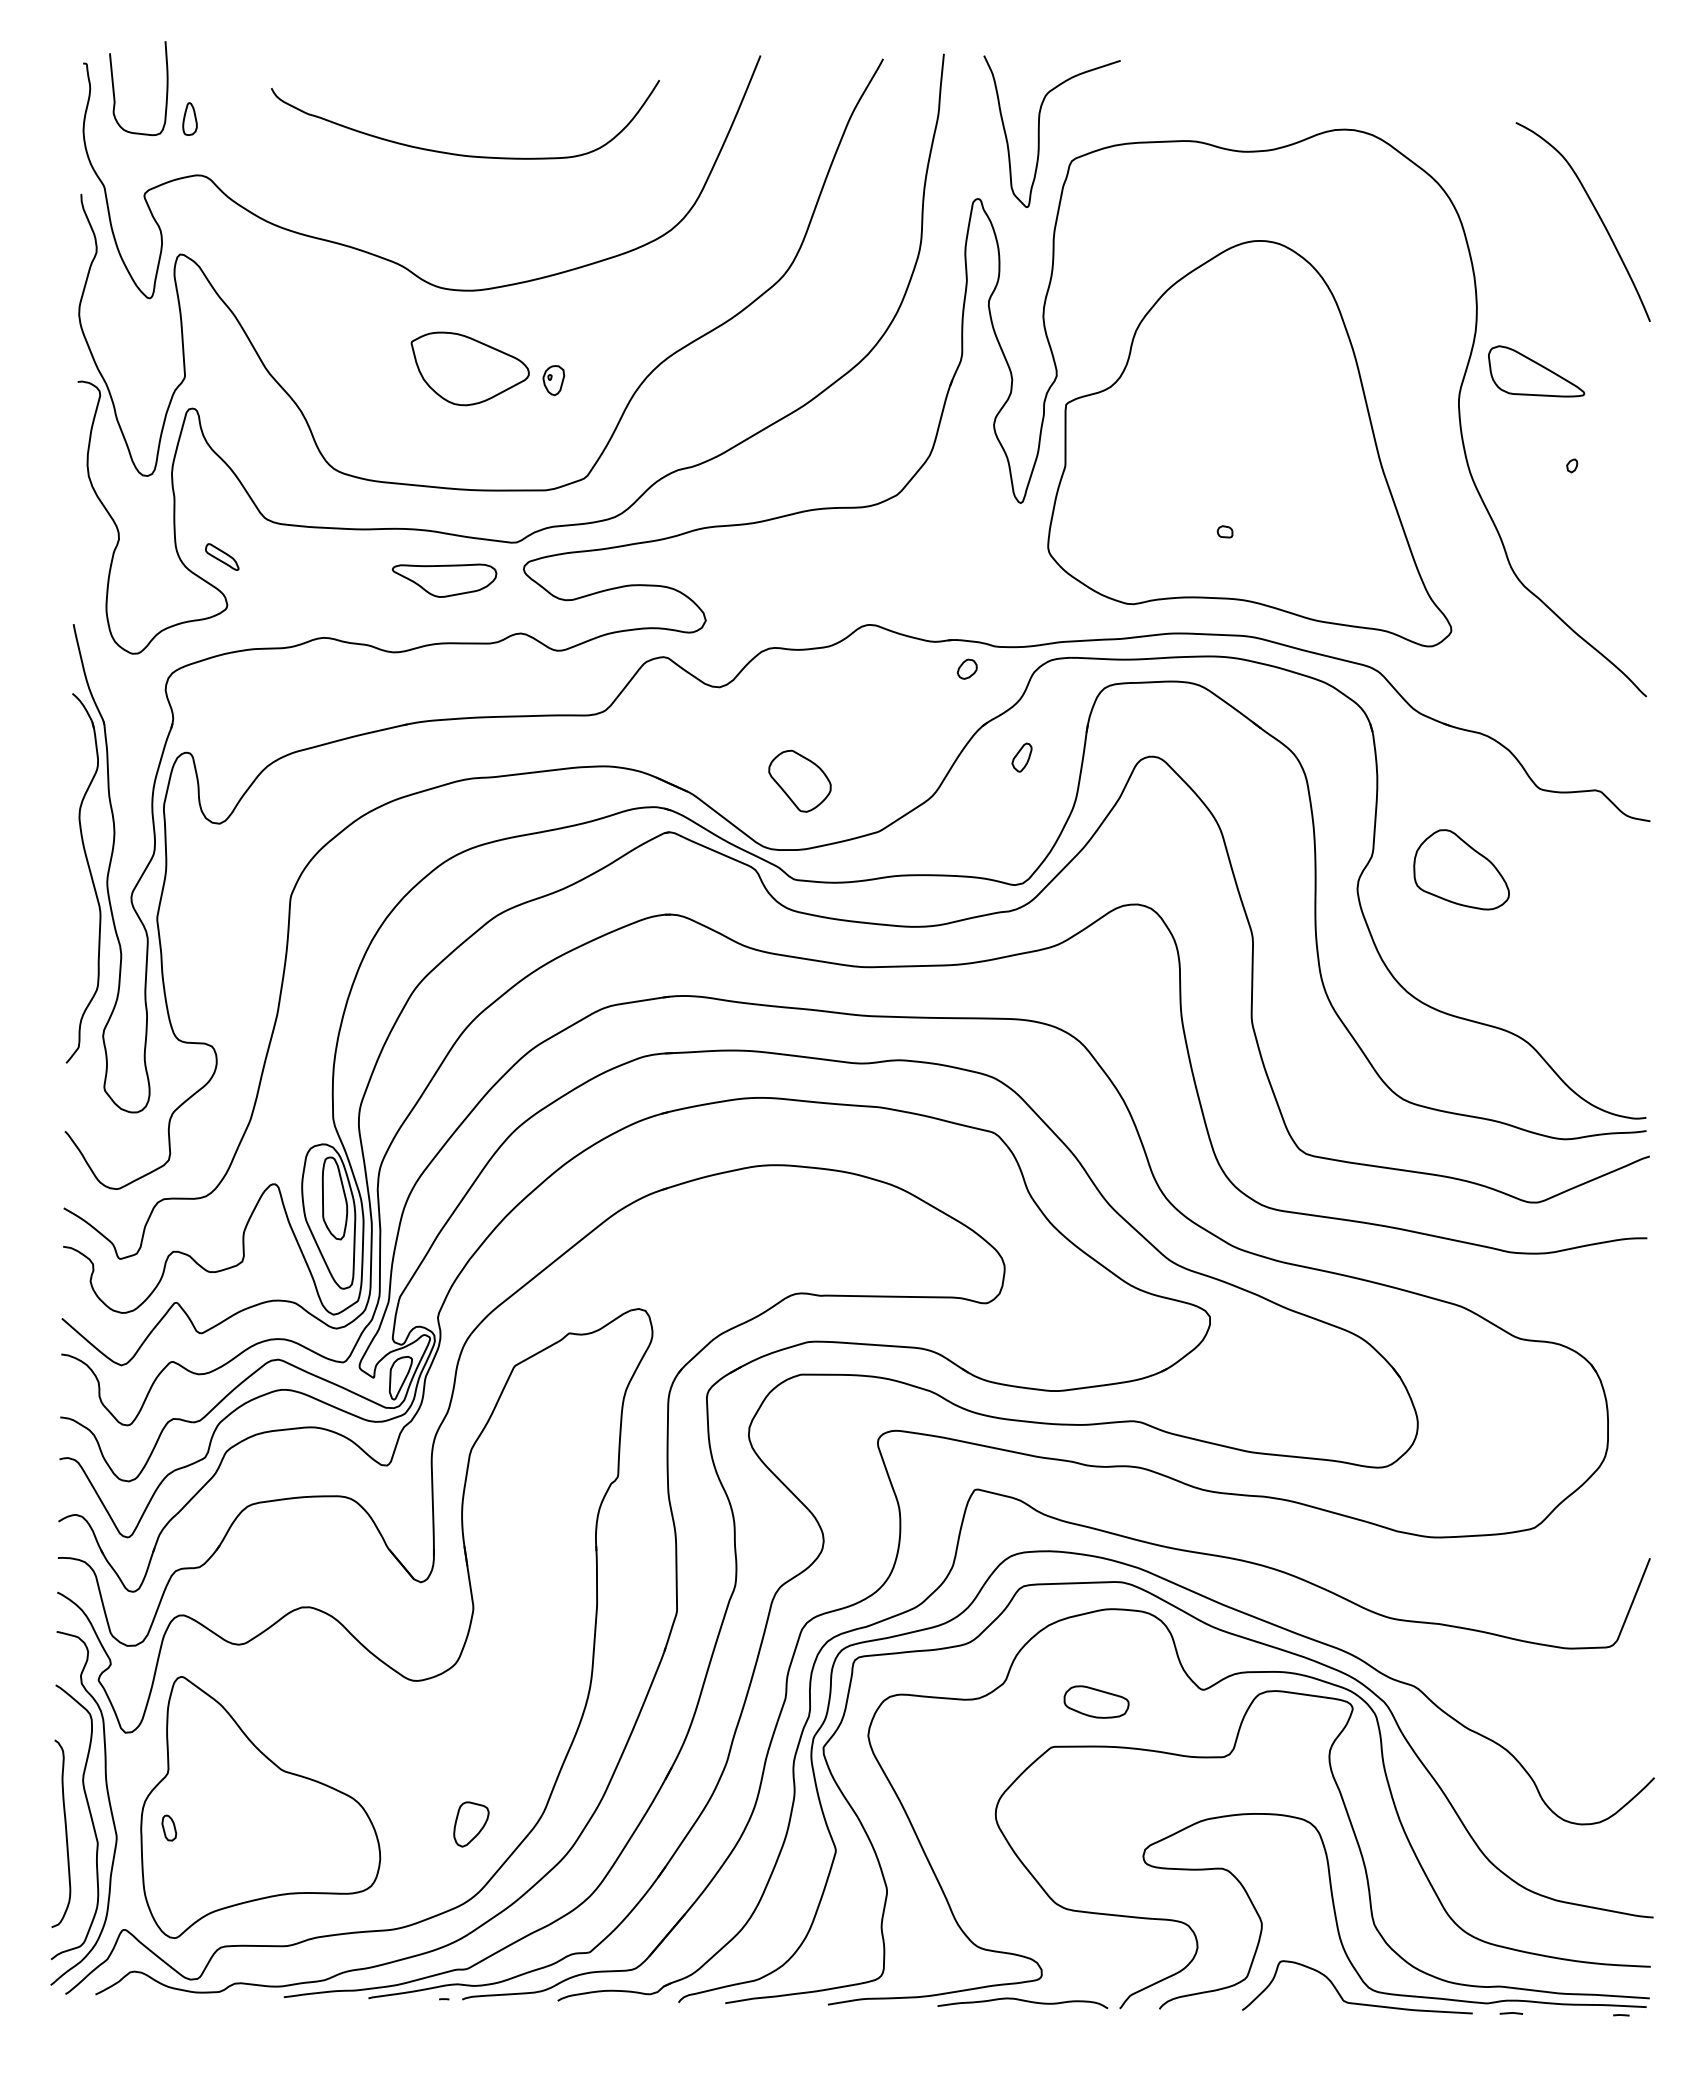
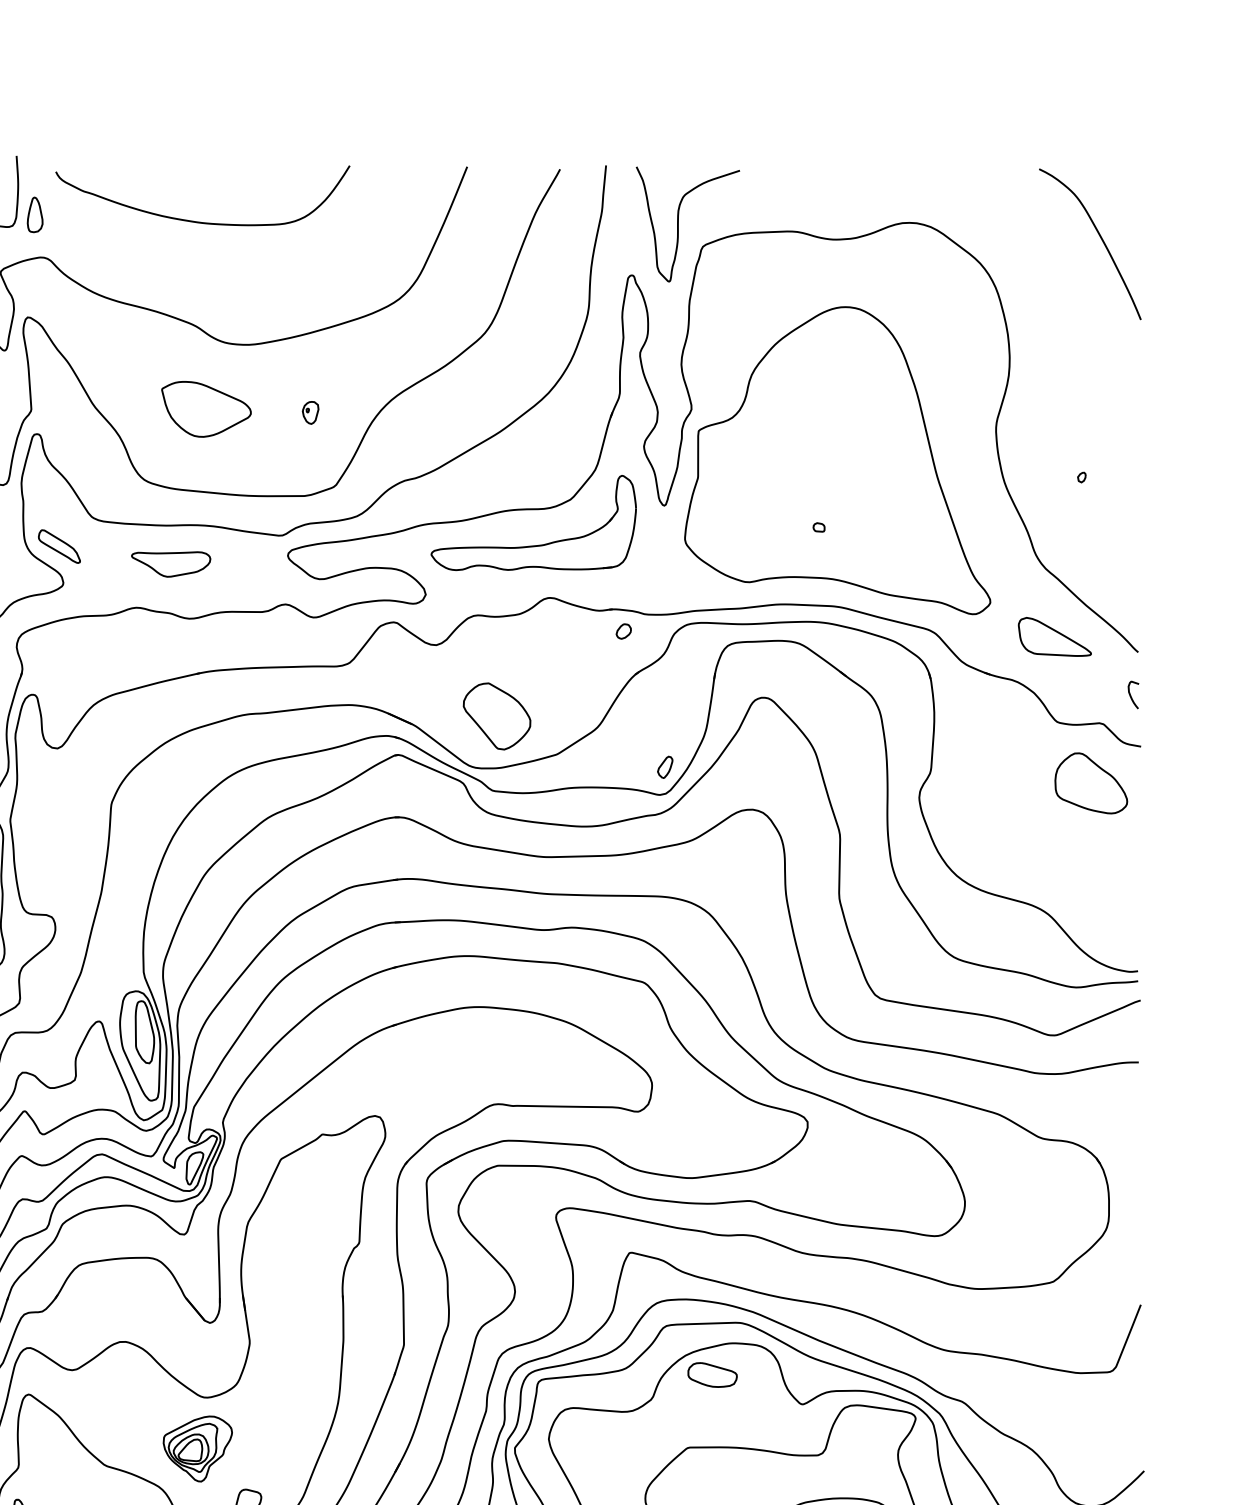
part: (189, 118) -> (34, 214), size x1.43
curve: (464, 154) -> (202, 221), moved
curve: (1596, 213) -> (1100, 237), moved
part: (469, 368) -> (205, 409), moved
part: (1536, 371) -> (1054, 636), moved
part: (848, 555) -> (533, 545), added
part: (222, 556) -> (59, 546), size x1.67
part: (444, 580) -> (171, 564), moved
curve: (1637, 754) -> (1131, 696), added
part: (1021, 757) -> (664, 767), moved
part: (799, 780) -> (496, 715), size x1.43
part: (1461, 869) -> (1091, 783), moved
part: (1096, 1701) -> (712, 1374), moved
part: (404, 1748) -> (197, 1448), added

